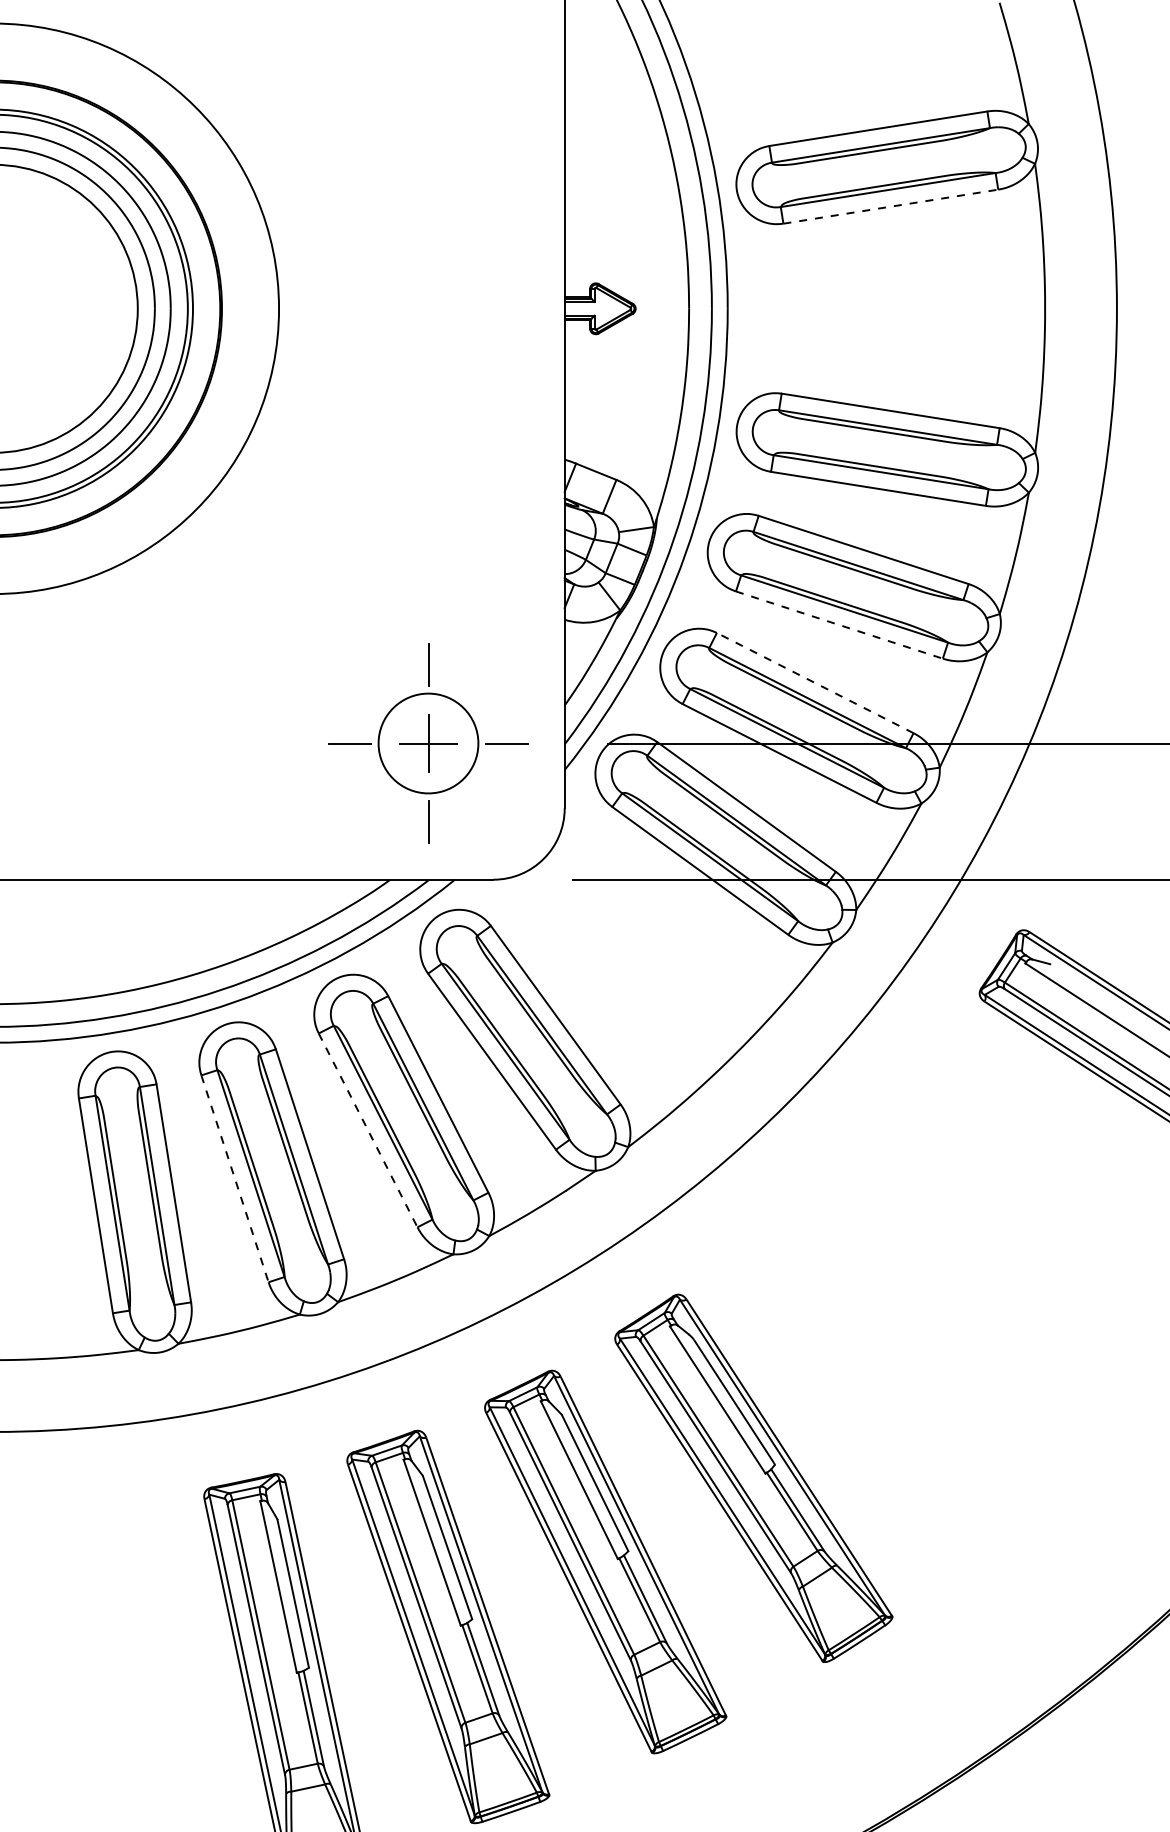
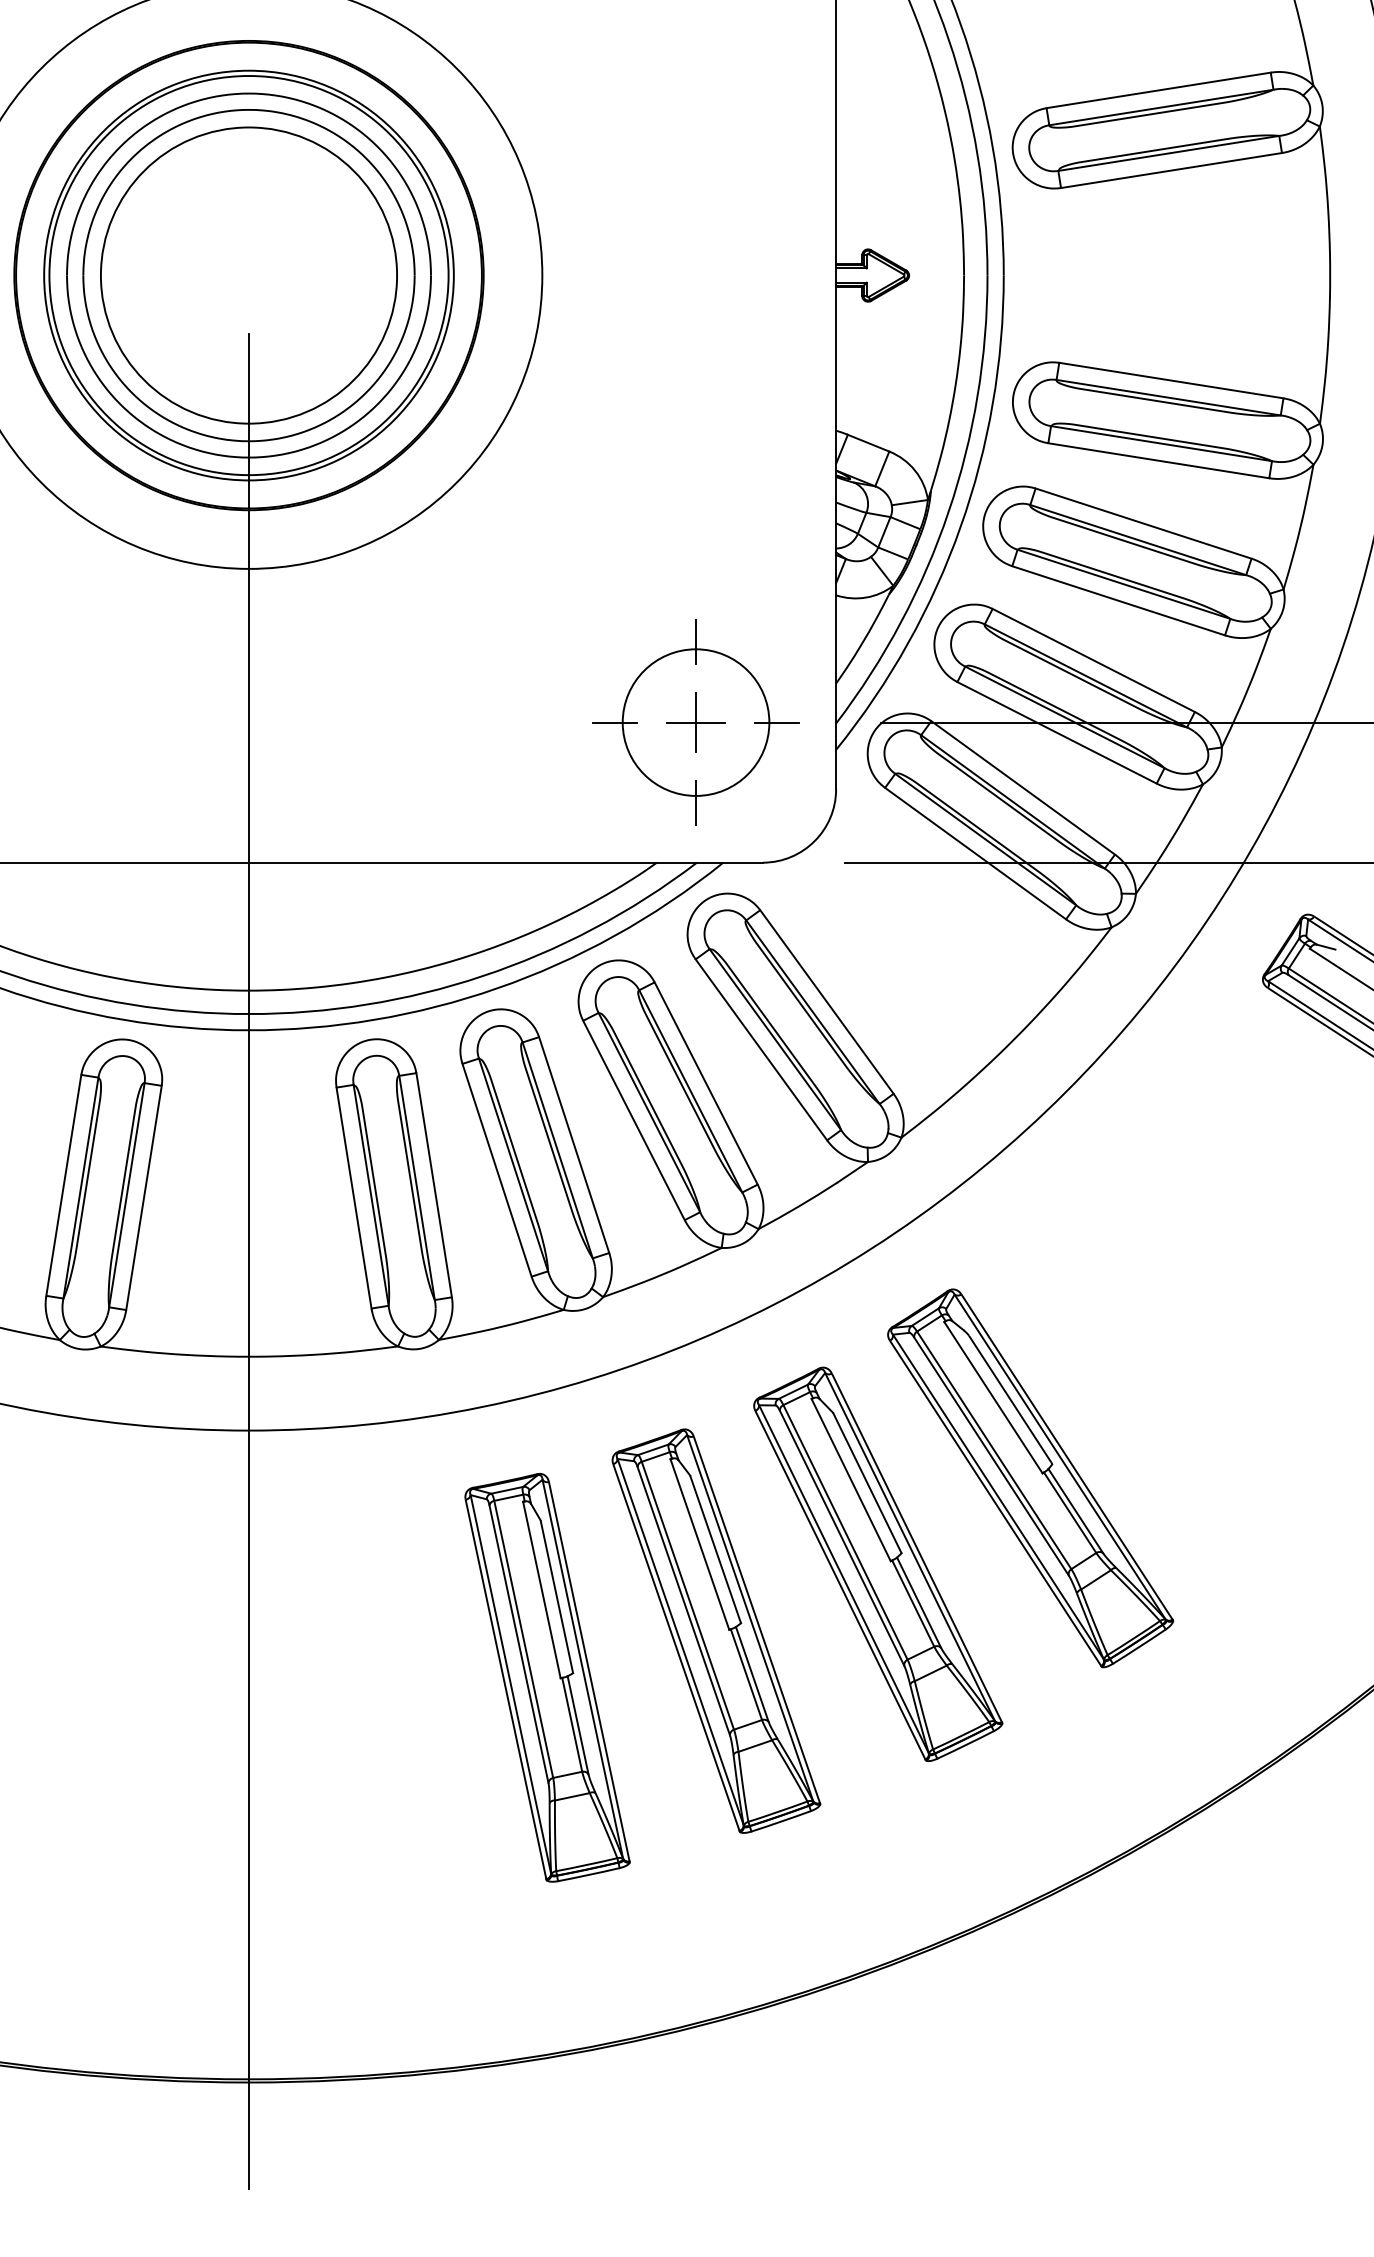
line: (890, 206) -> (1171, 170), dashed -> solid
line: (839, 624) -> (1118, 600), dashed -> solid
line: (814, 683) -> (1093, 660), dashed -> solid
circle: (427, 743) -> (695, 722), size x1.43
line: (367, 1130) -> (633, 1120), dashed -> solid
line: (235, 1179) -> (497, 1170), dashed -> solid

